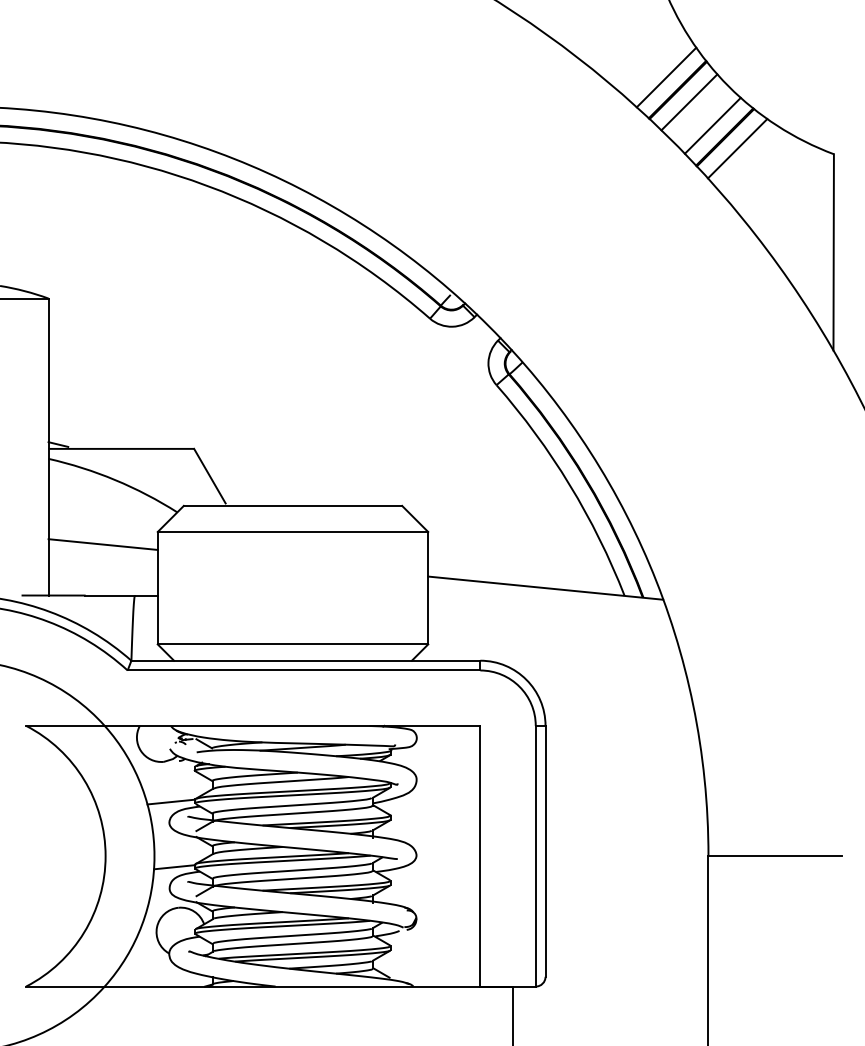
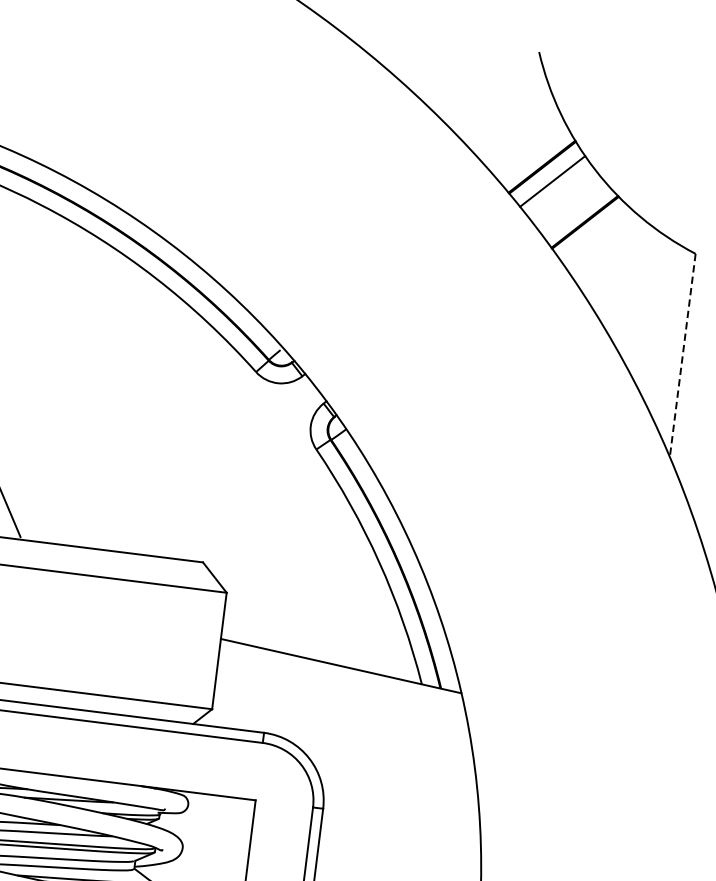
line: (666, 77) -> (532, 152), removed
line: (712, 125) -> (573, 208), removed
line: (737, 148) -> (596, 235), removed
line: (833, 252) -> (682, 355), solid -> dashed

